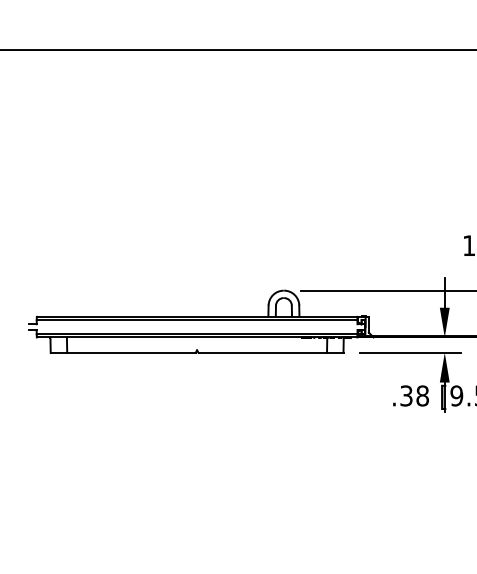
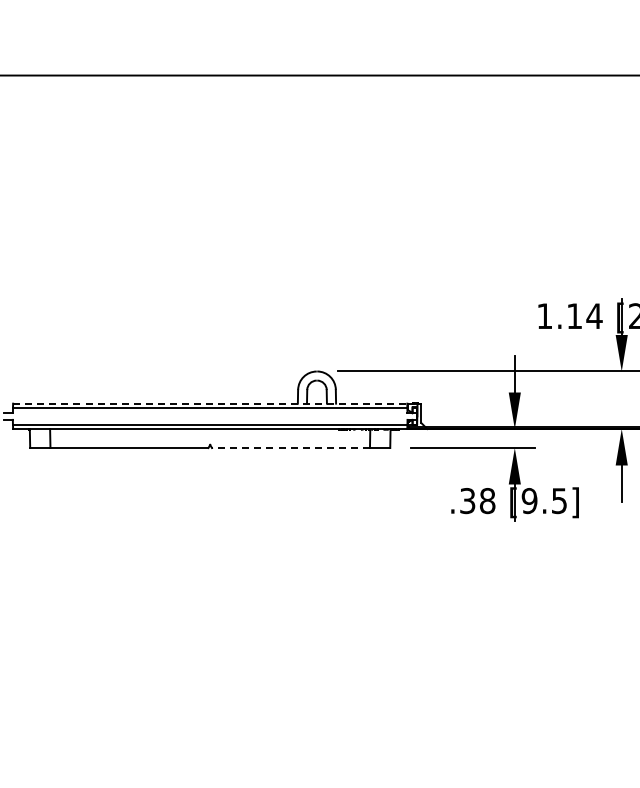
line: (197, 316) -> (210, 403), solid -> dashed
line: (262, 353) -> (290, 448), solid -> dashed

